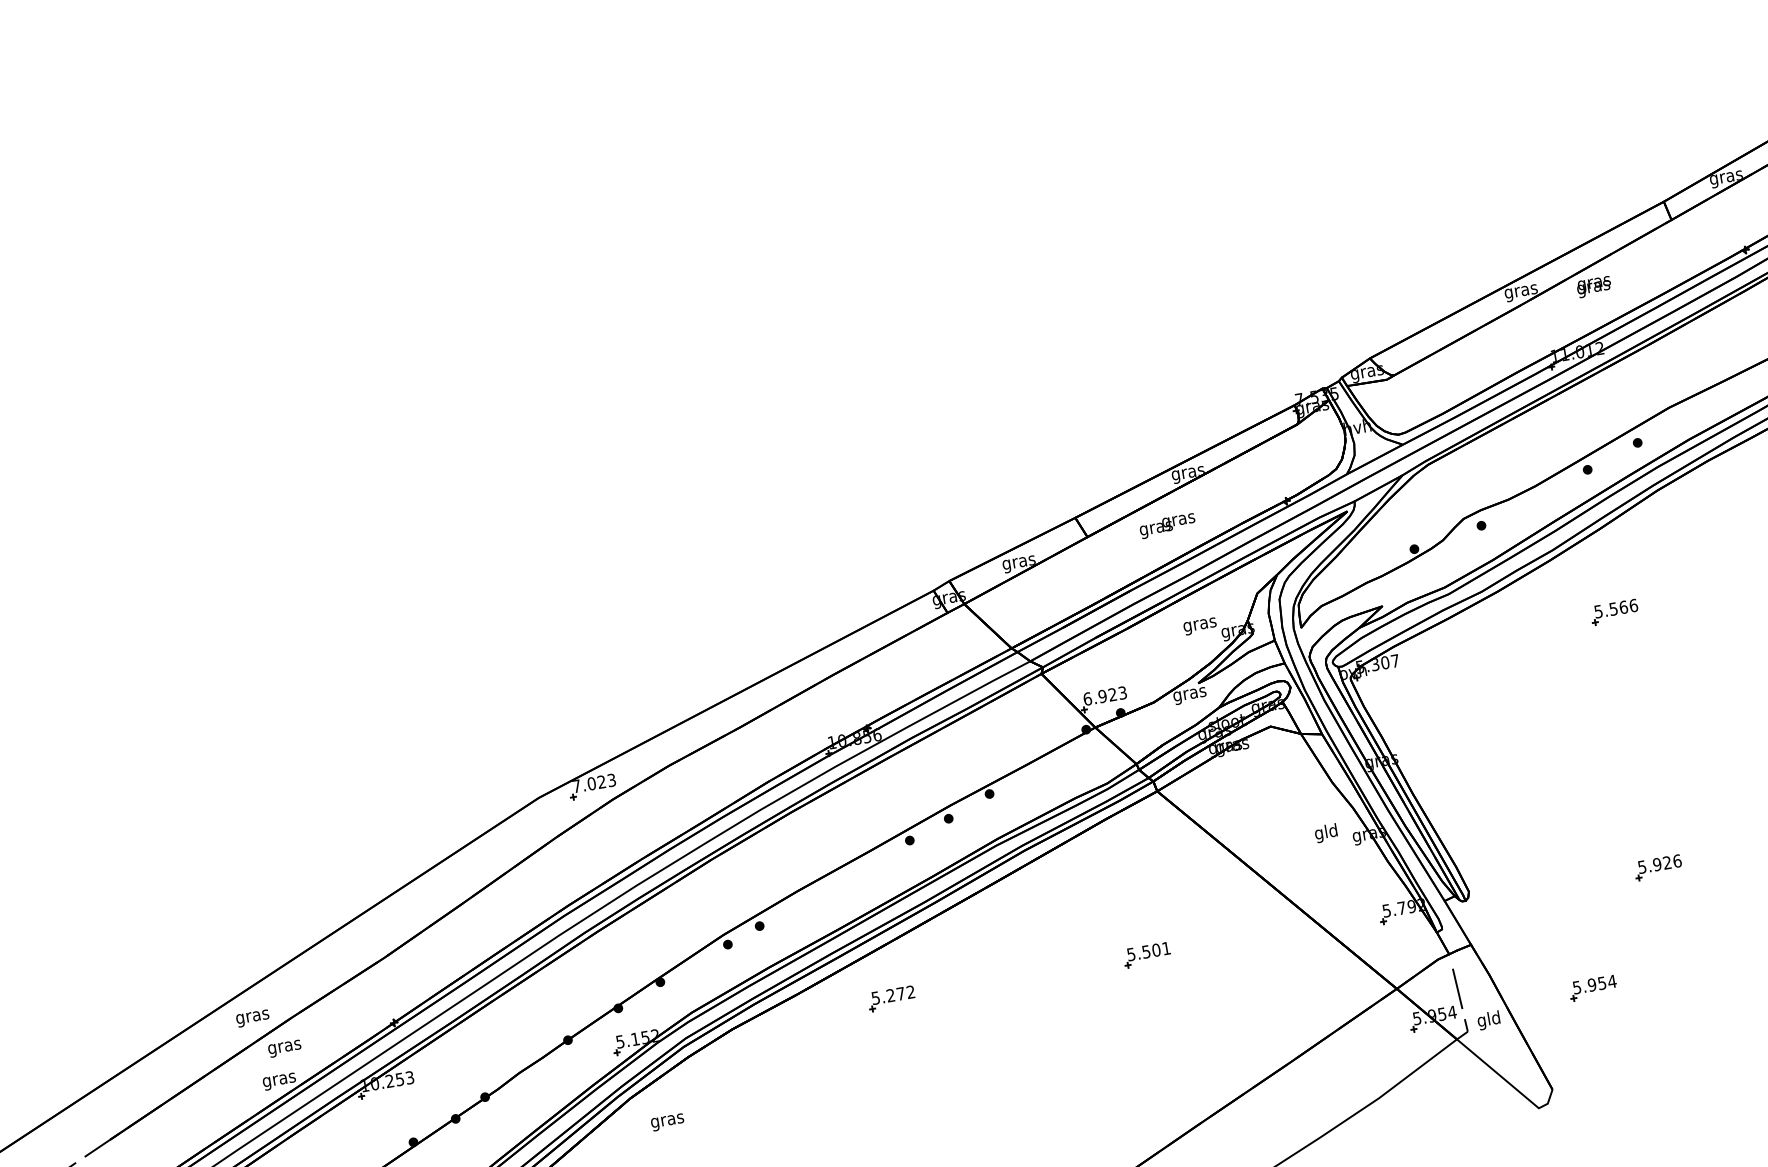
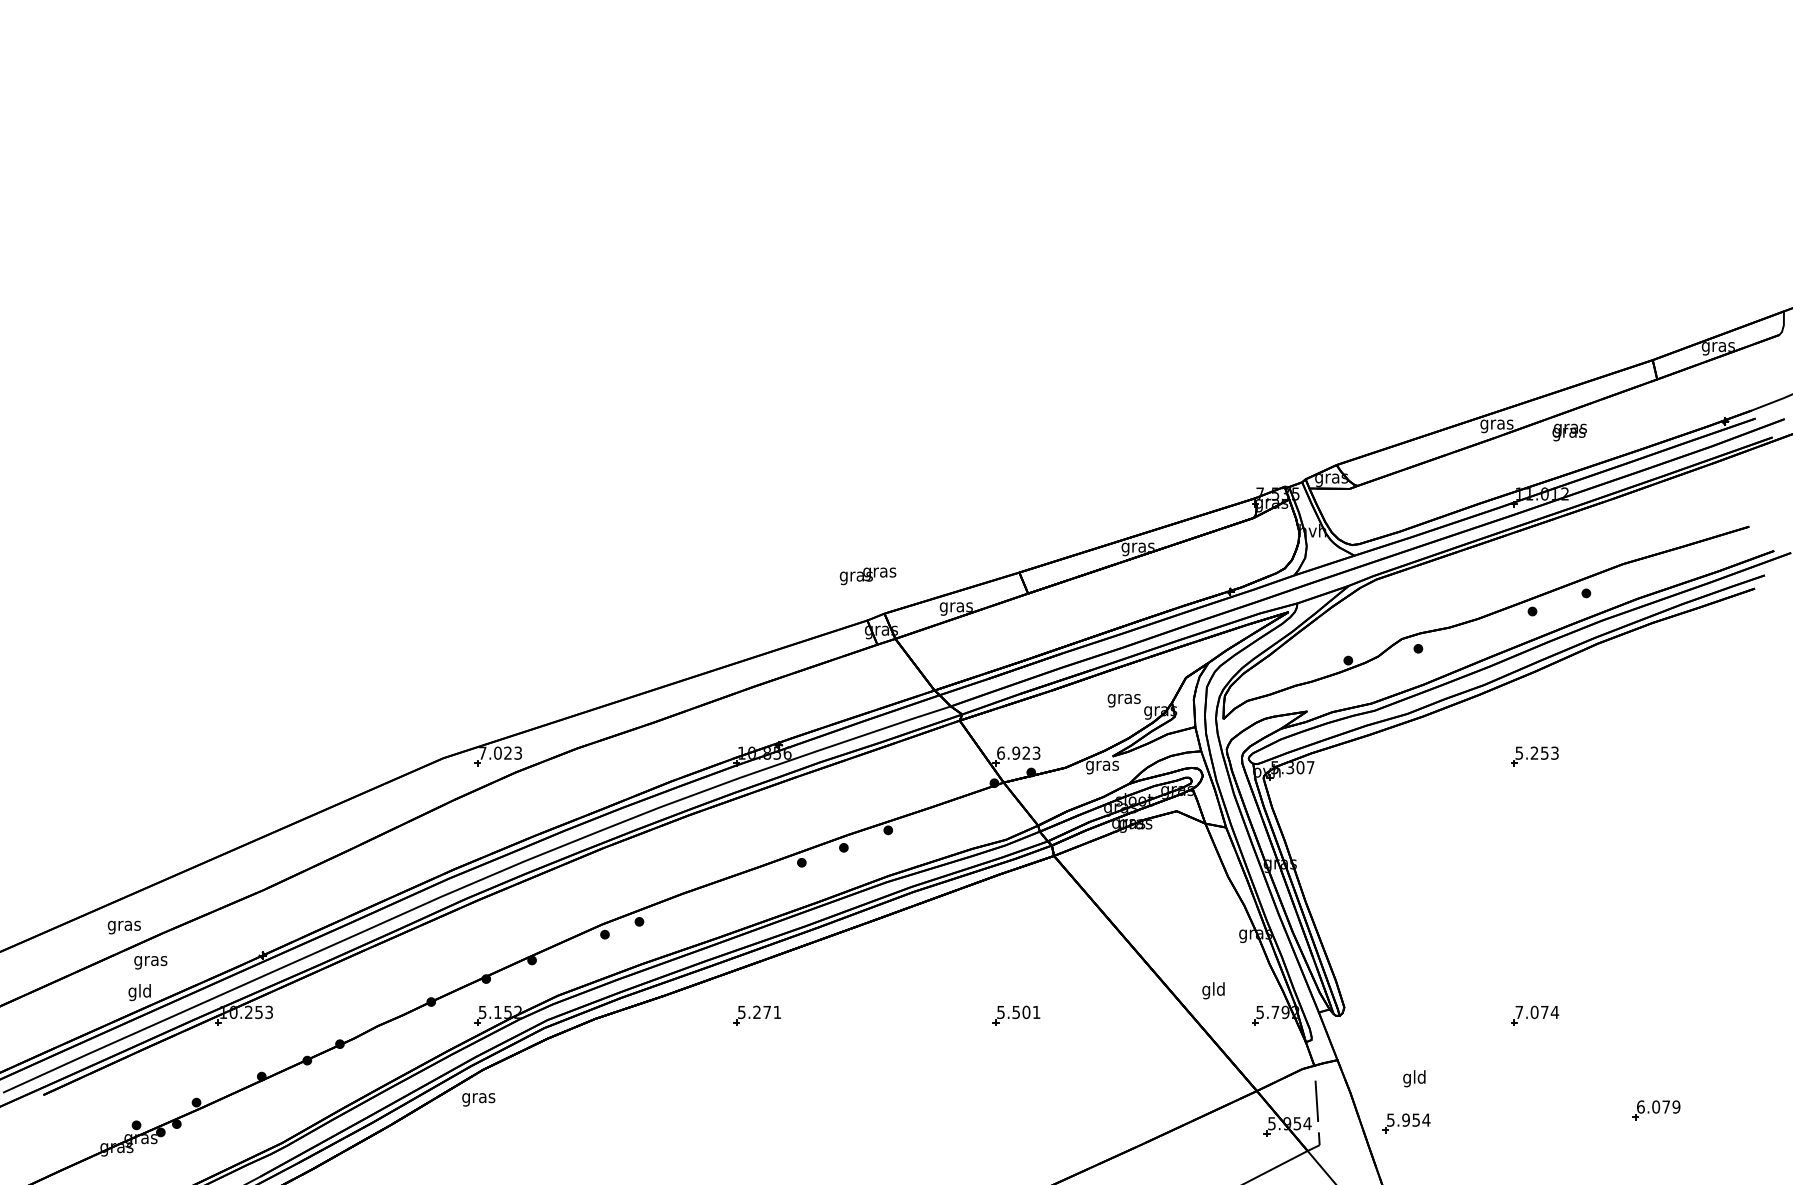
text: (1167, 526) -> (867, 576), moved
text: (1623, 606) -> (1544, 752), 5.566 -> 5.253
text: (1326, 833) -> (1213, 990), moved
text: (1660, 864) -> (1537, 1012), 5.926 -> 7.074
part: (1593, 988) -> (1406, 1123), moved
text: (909, 991) -> (776, 1011), 5.272 -> 5.271
text: (1489, 1020) -> (1414, 1078), moved
text: (278, 1080) -> (139, 992), gras -> gld
text: (667, 1122) -> (478, 1099), moved

